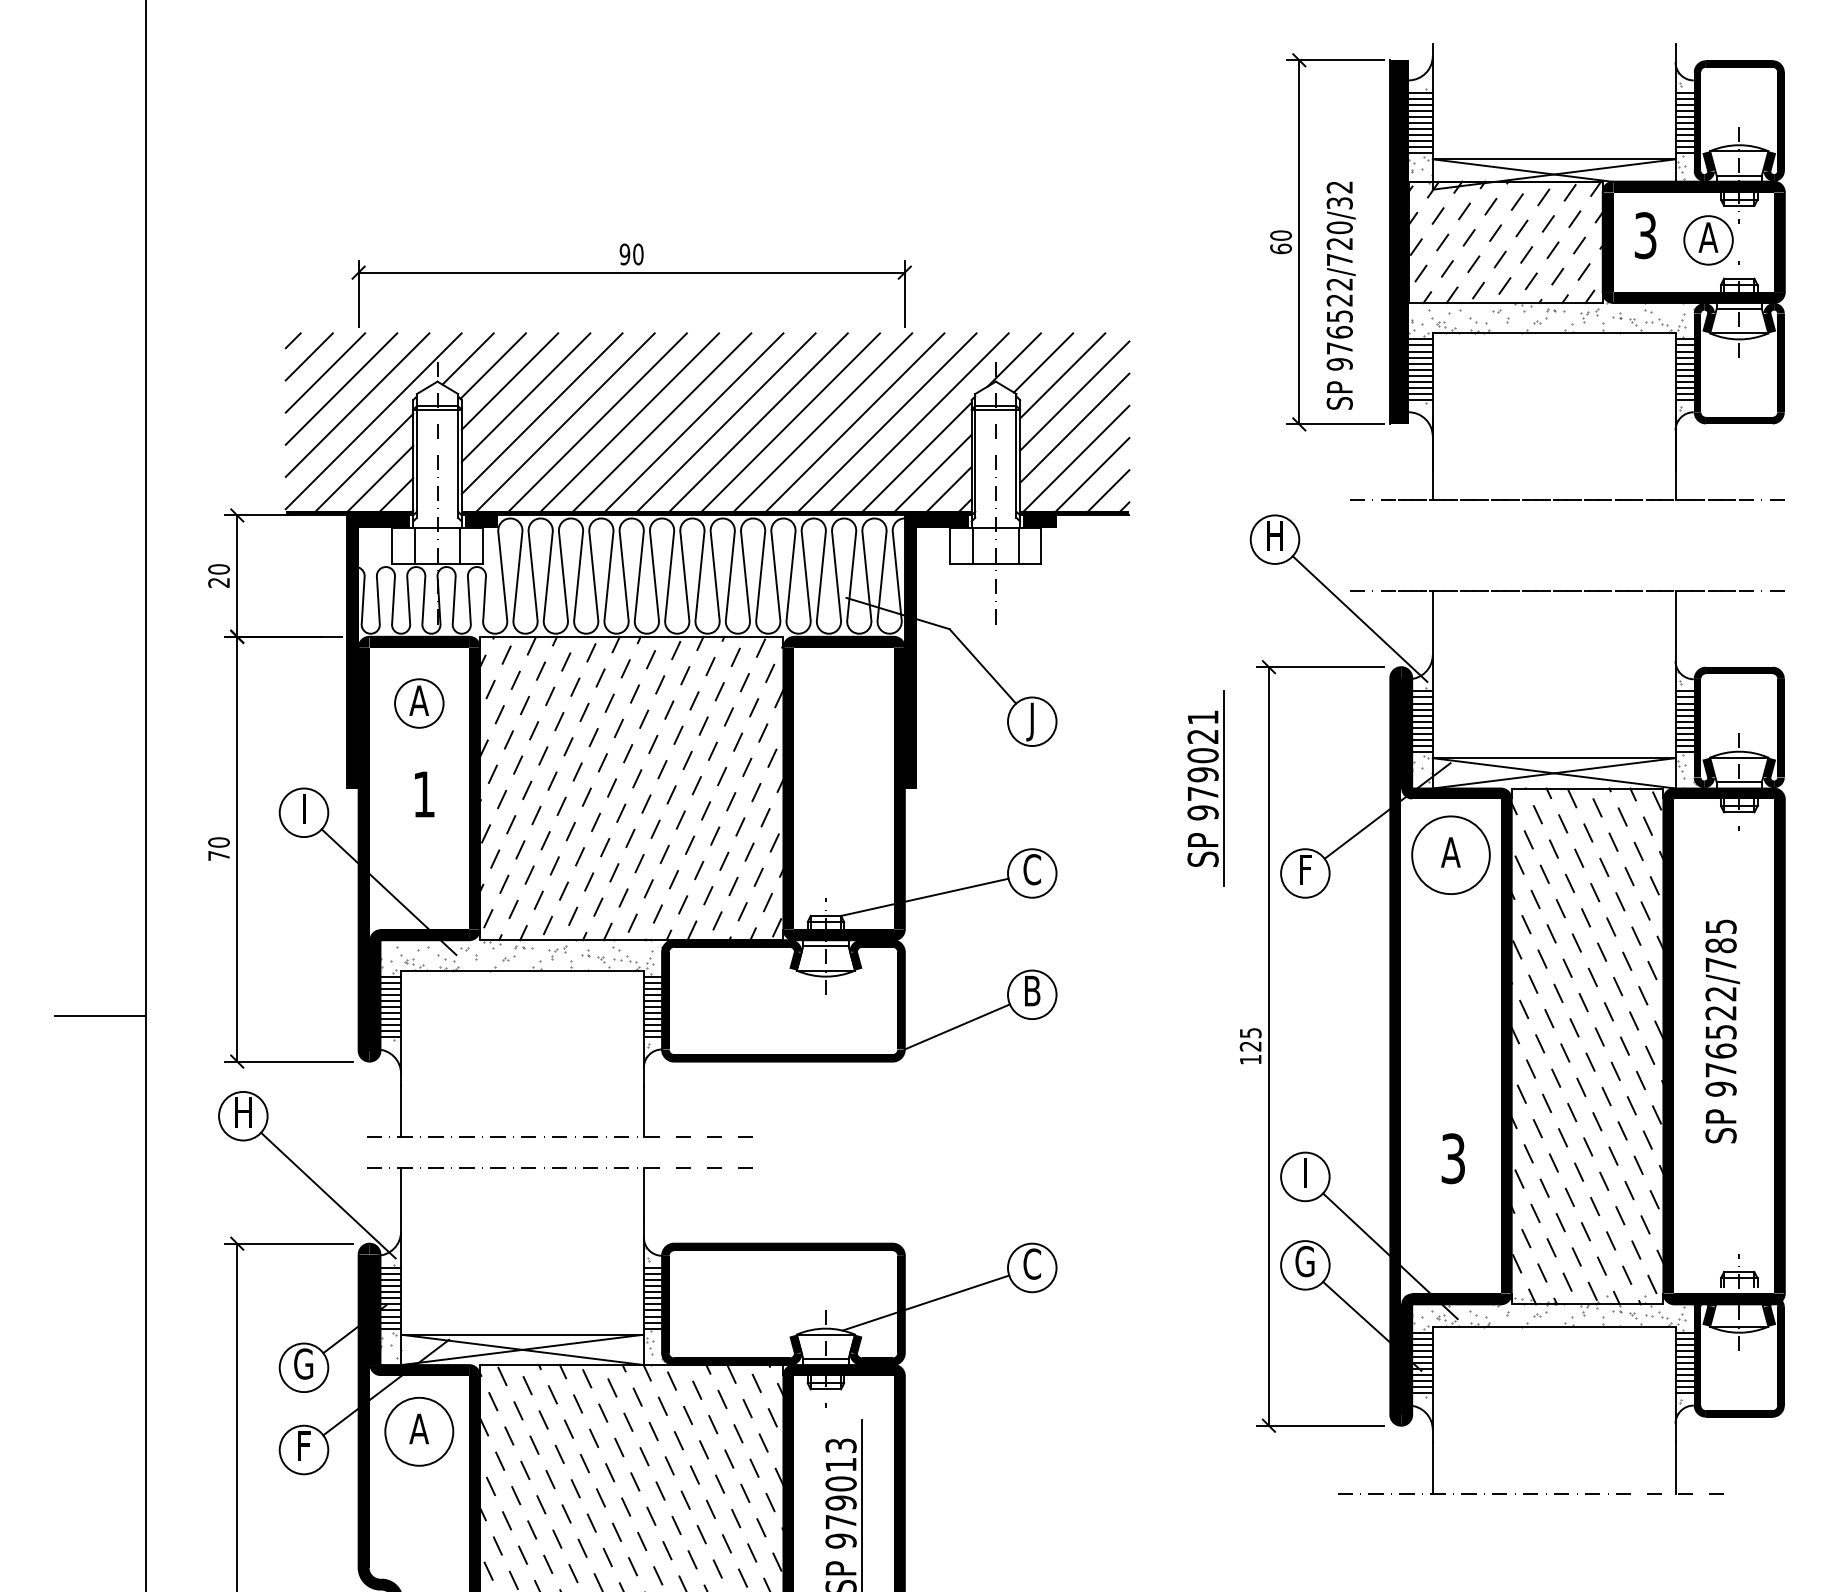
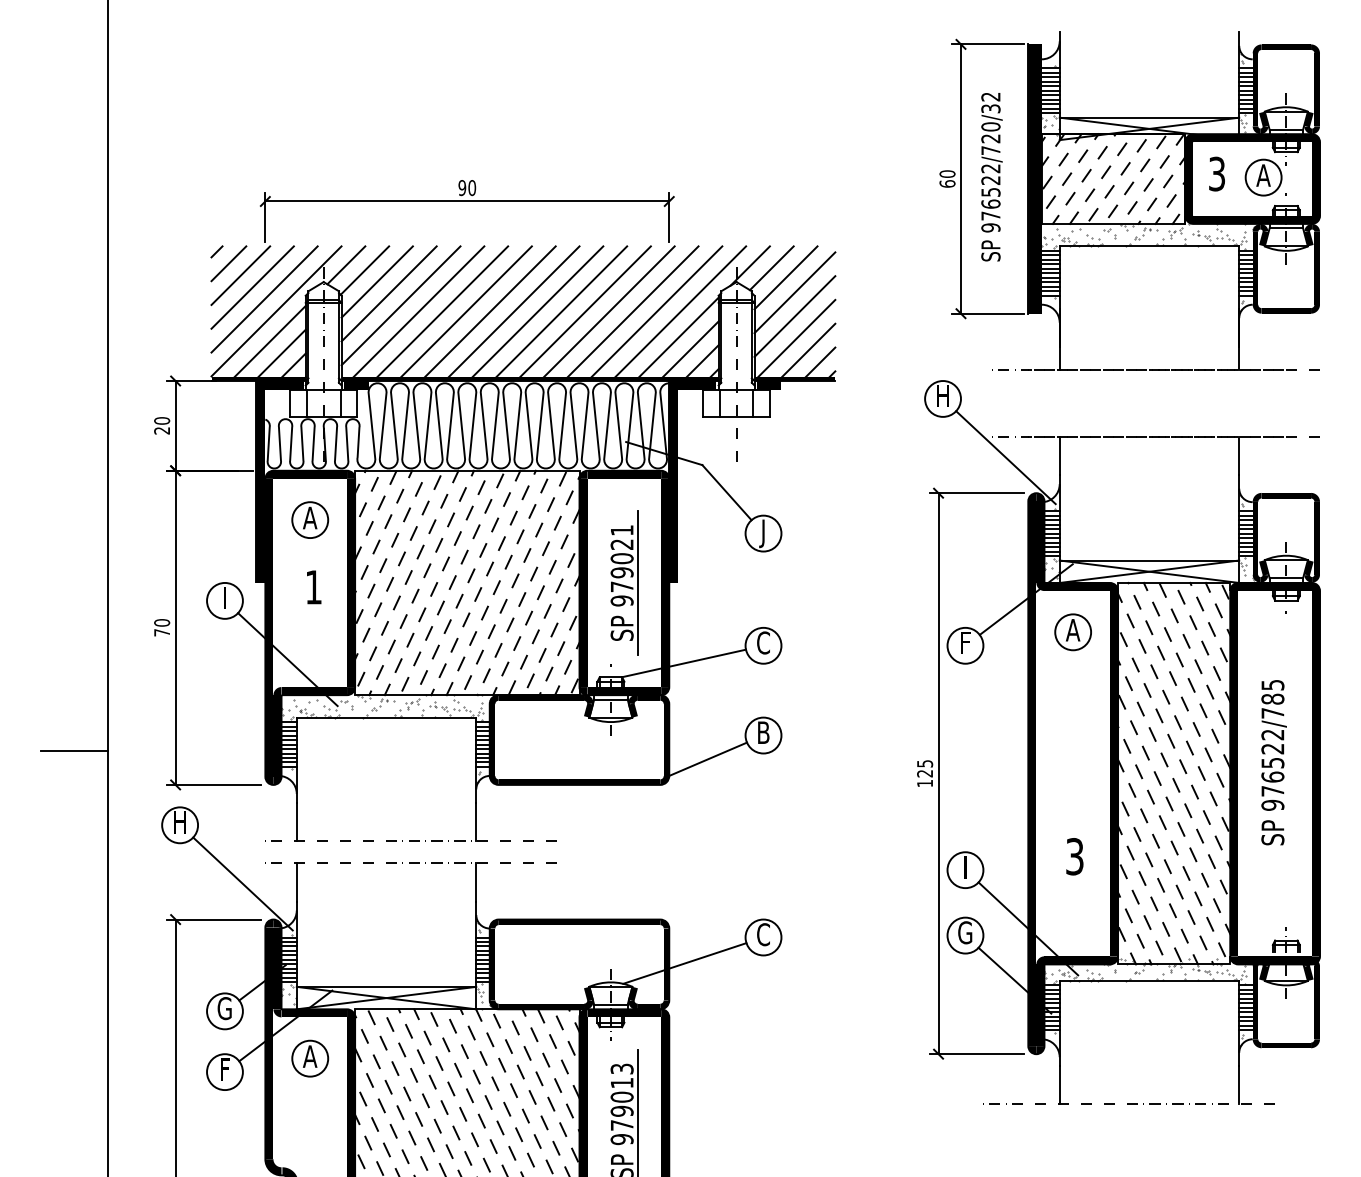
text: (1340, 295) -> (991, 176), moved
part: (1205, 788) -> (623, 582), moved
circle: (1450, 855) -> (1072, 632), size x0.62
circle: (419, 1431) -> (310, 1058), size x0.71

